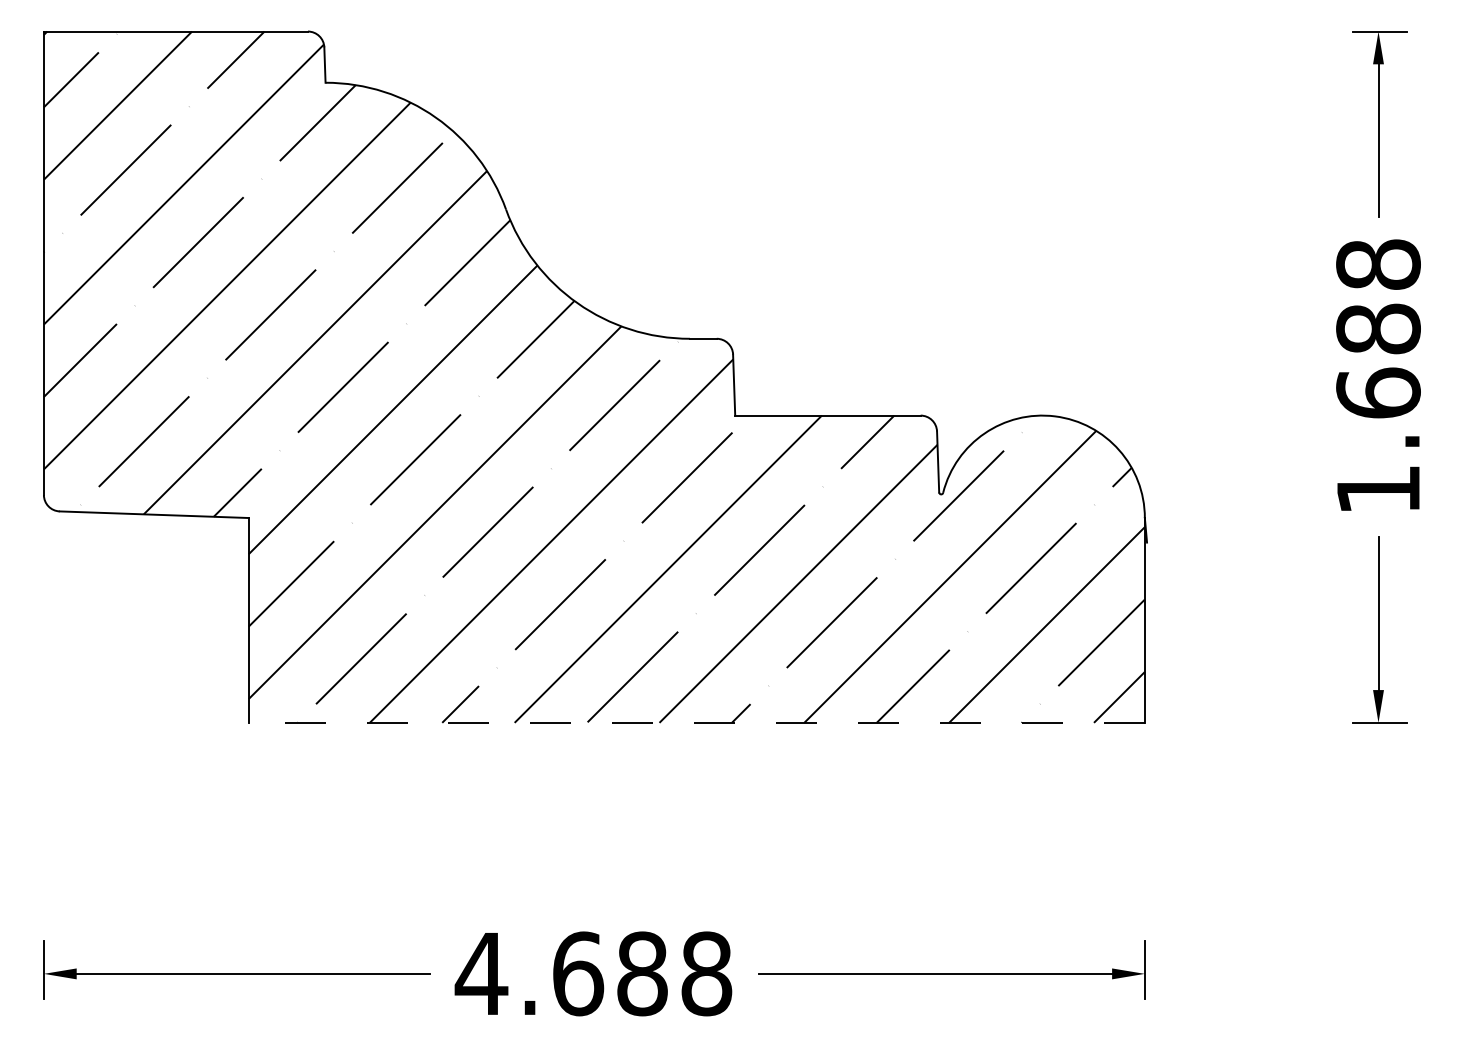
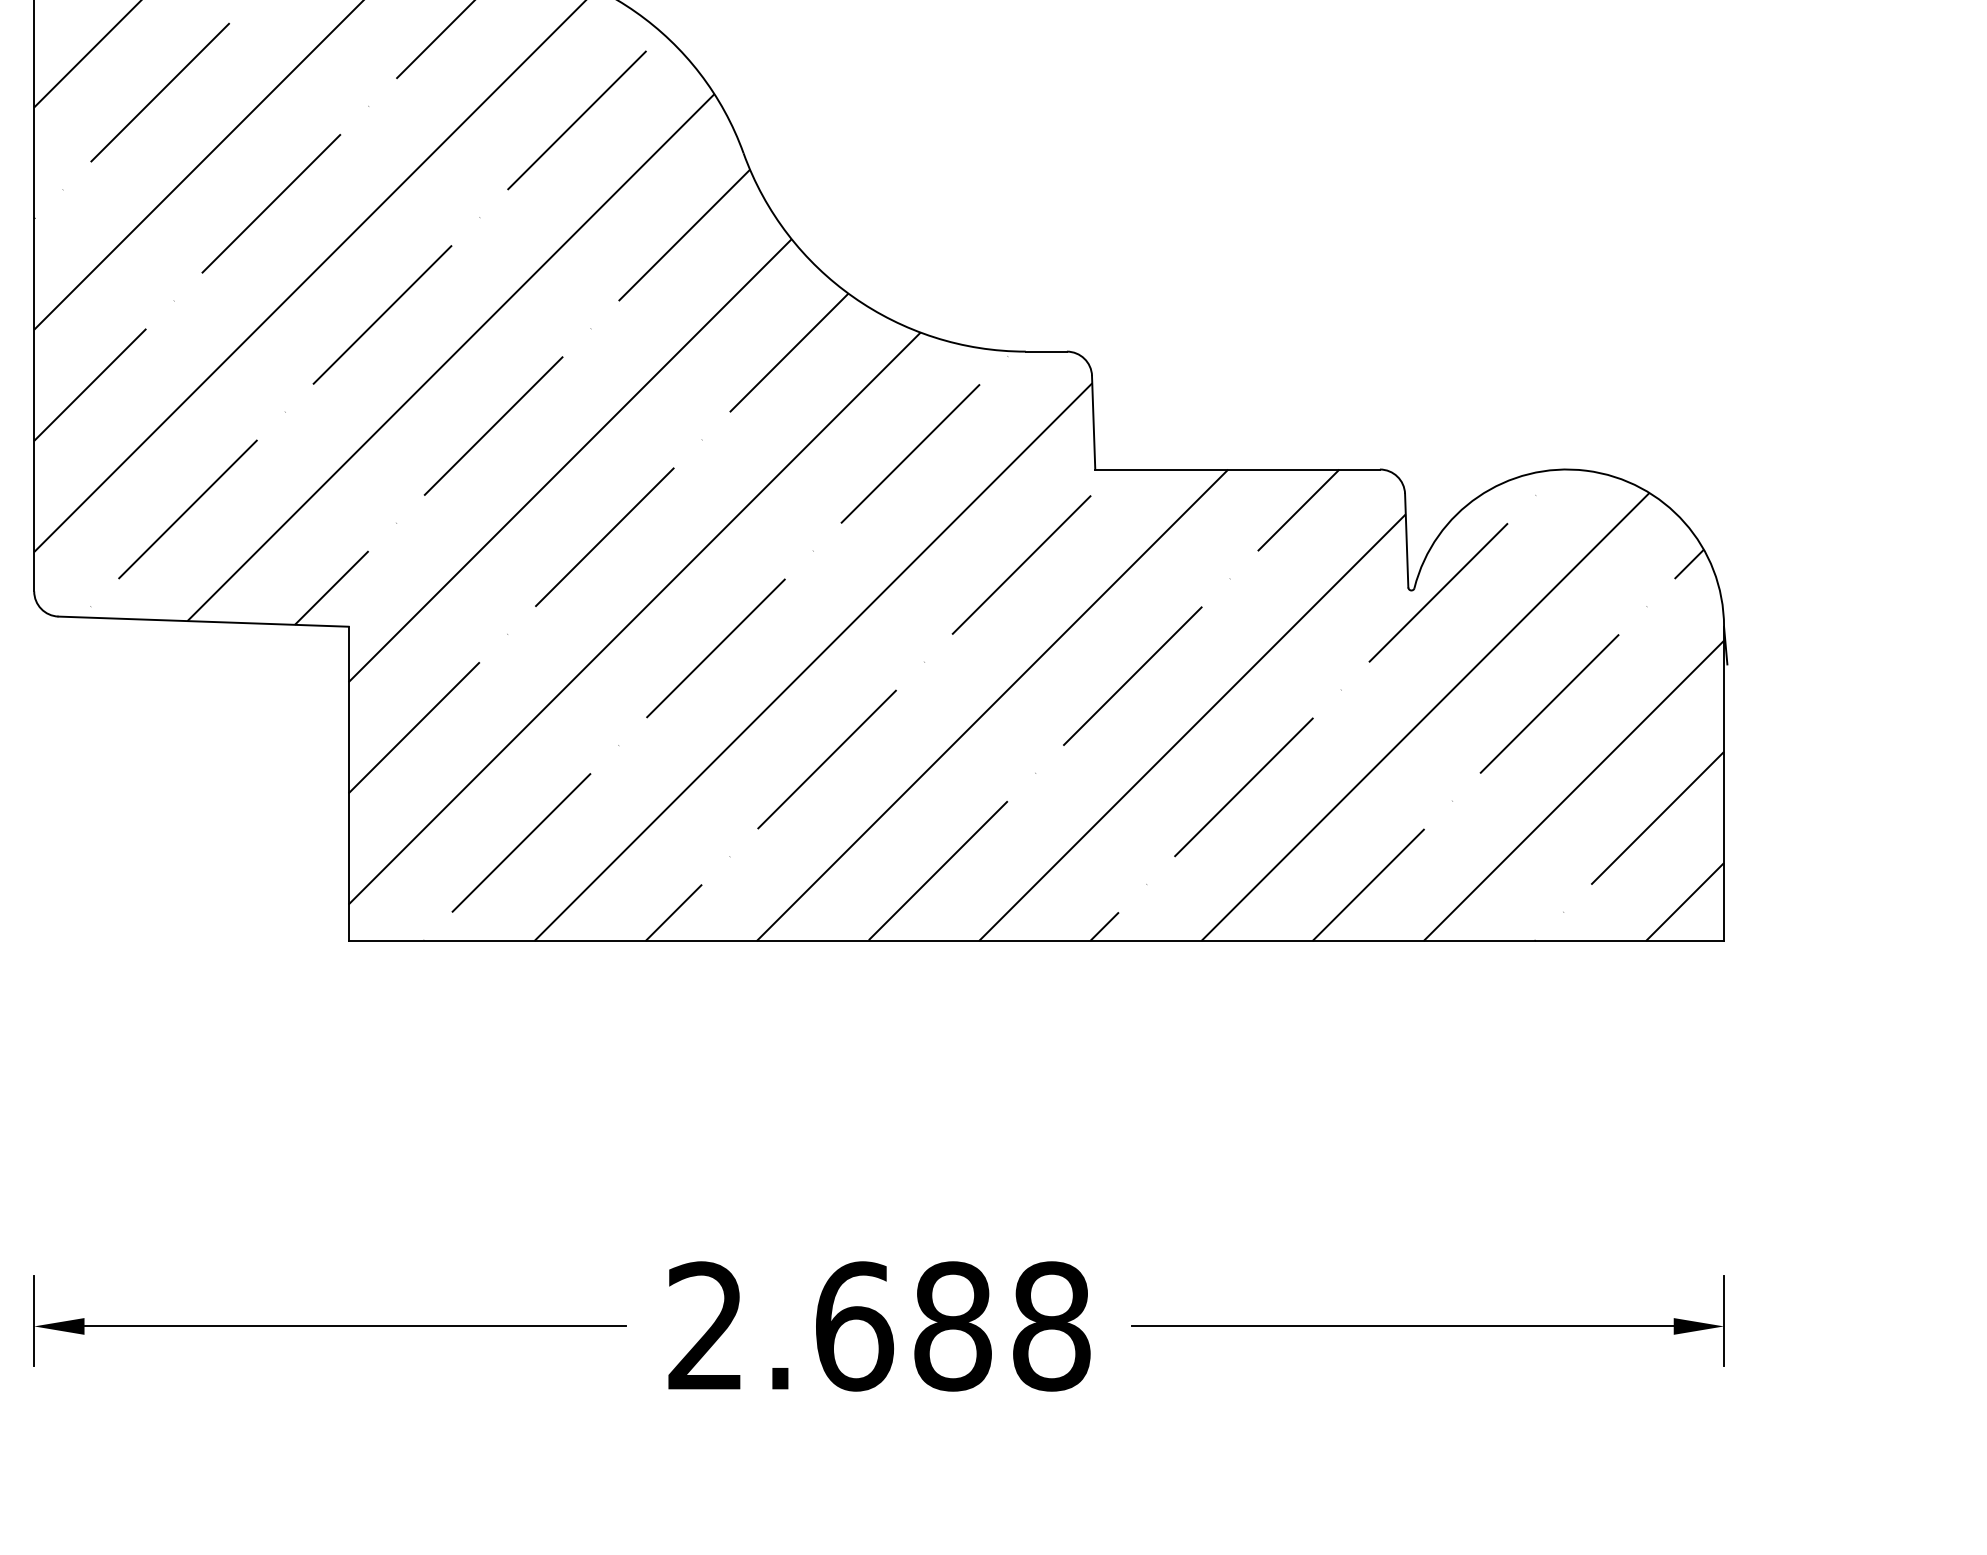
line: (696, 722) -> (1035, 940), dashed -> solid
text: (481, 972) -> (705, 1324), 4.688 -> 2.688

